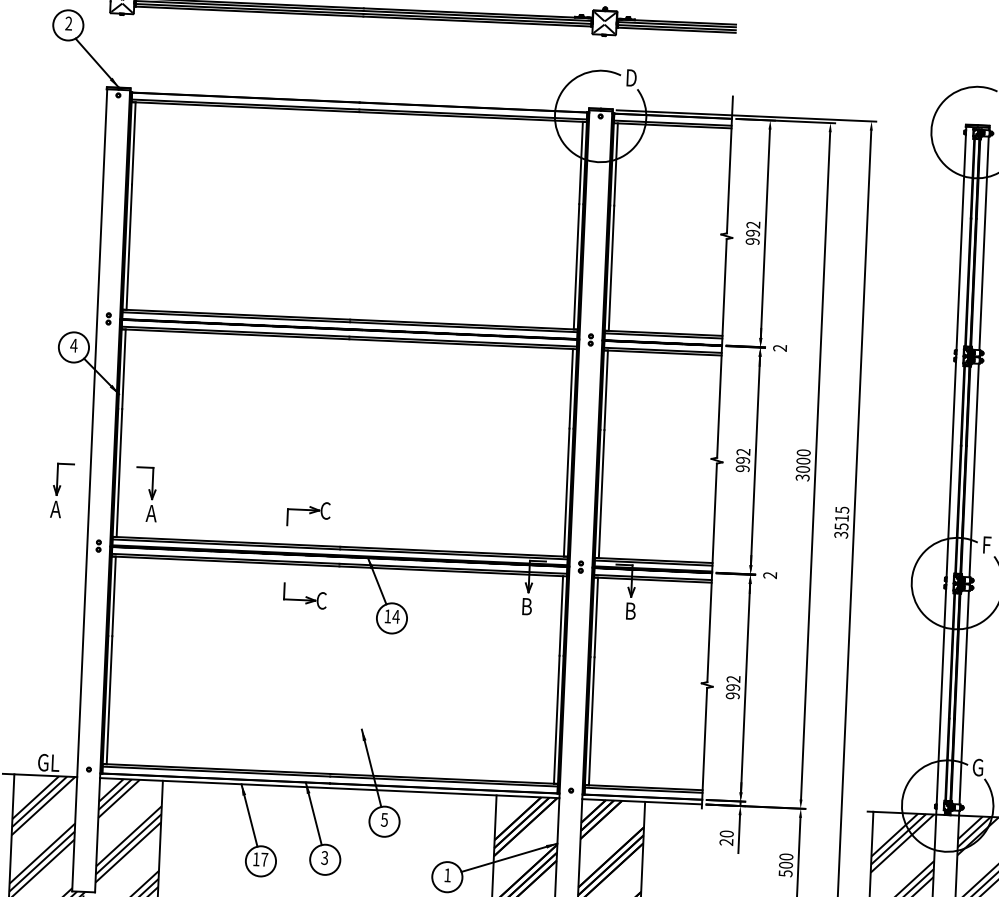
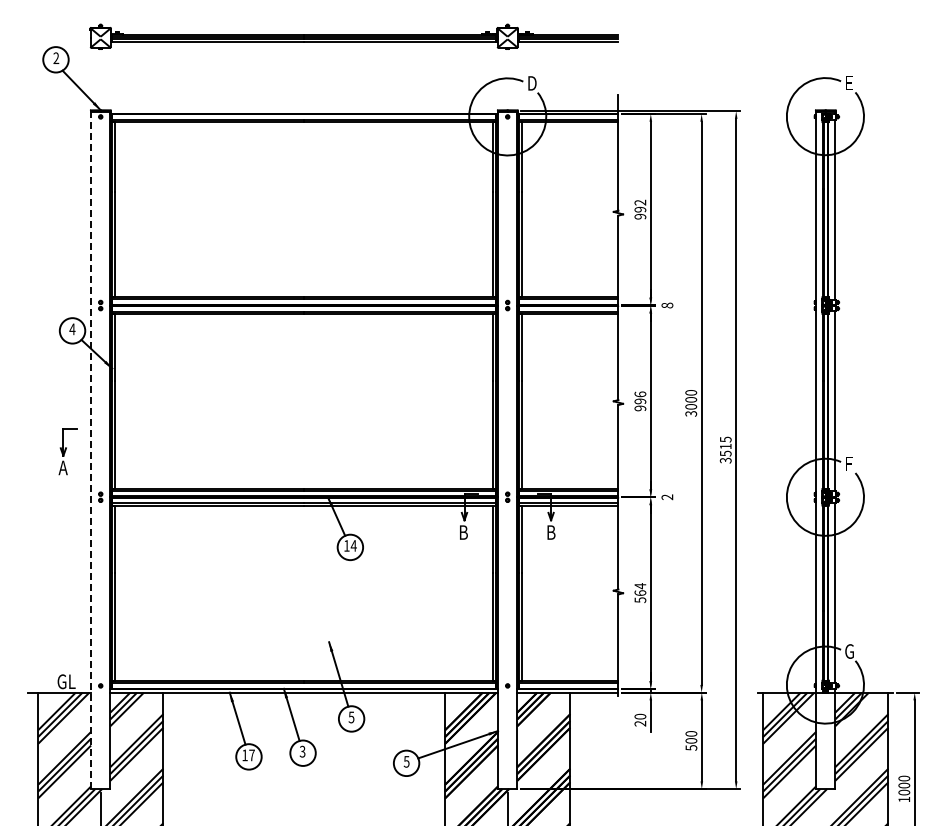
text: (780, 348) -> (667, 305), 2 -> 8
text: (743, 452) -> (640, 394), 992 -> 996
line: (90, 490) -> (91, 450), solid -> dashed
part: (145, 493) -> (138, 451), removed
part: (308, 513) -> (276, 462), removed
part: (305, 595) -> (276, 531), removed
text: (733, 688) -> (640, 593), 992 -> 564
text: (447, 874) -> (406, 761), 1 -> 5

